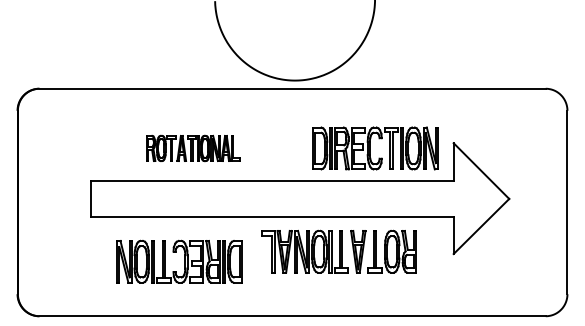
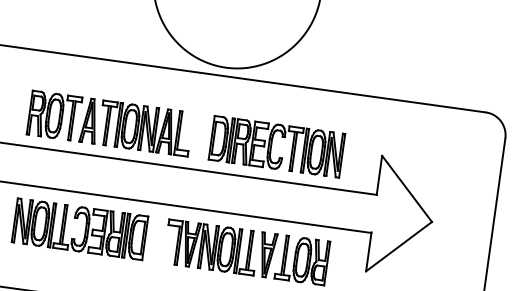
part: (193, 148) -> (110, 123), size x1.67
part: (375, 148) -> (276, 146), moved
part: (179, 261) -> (79, 228), moved

